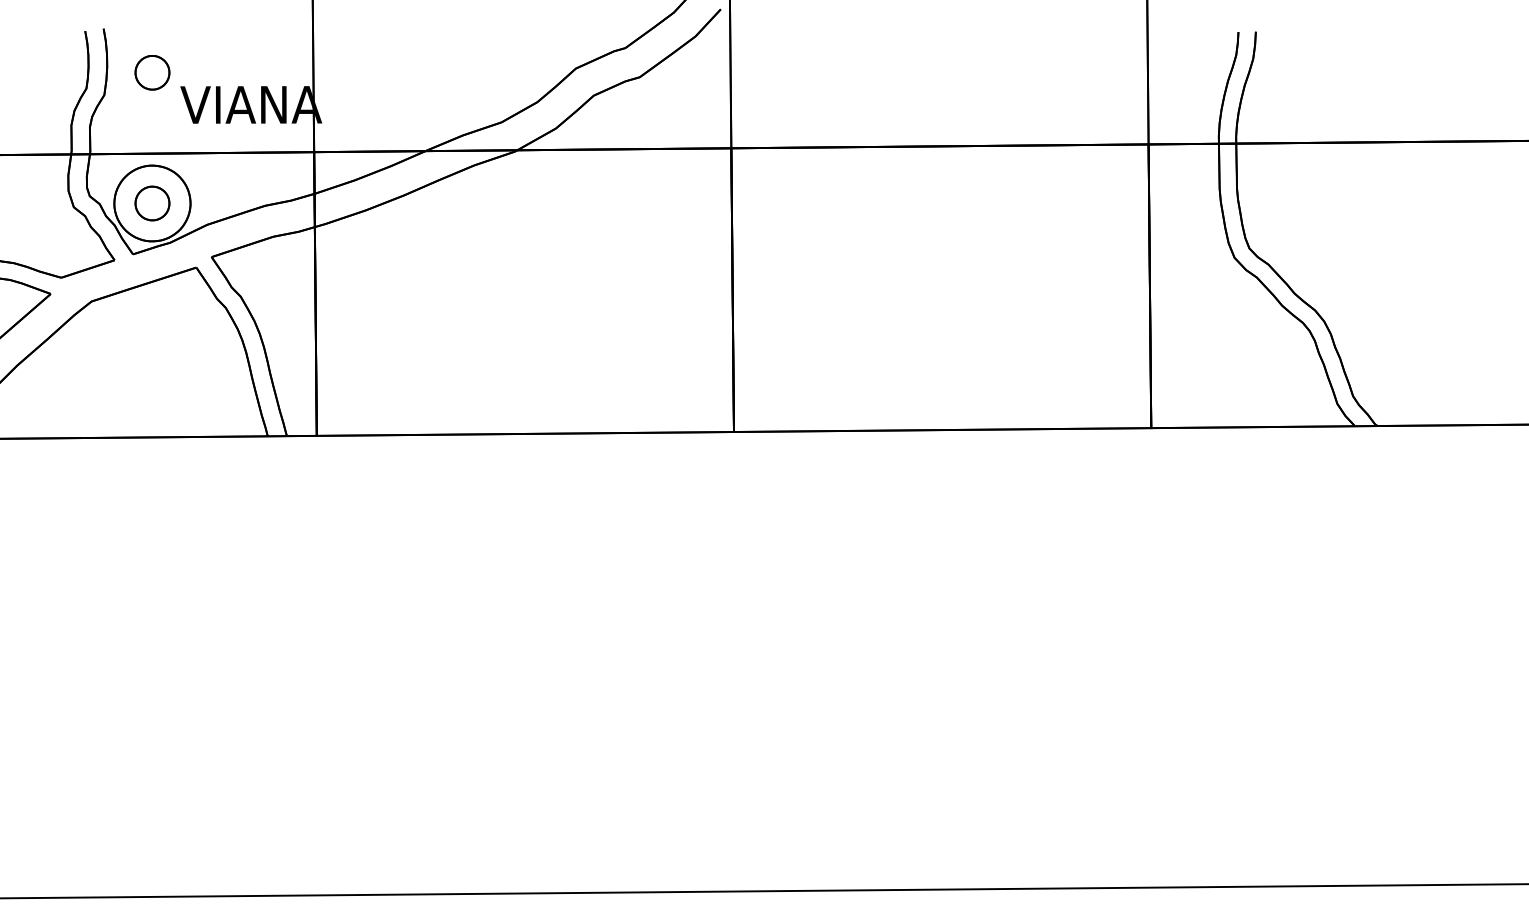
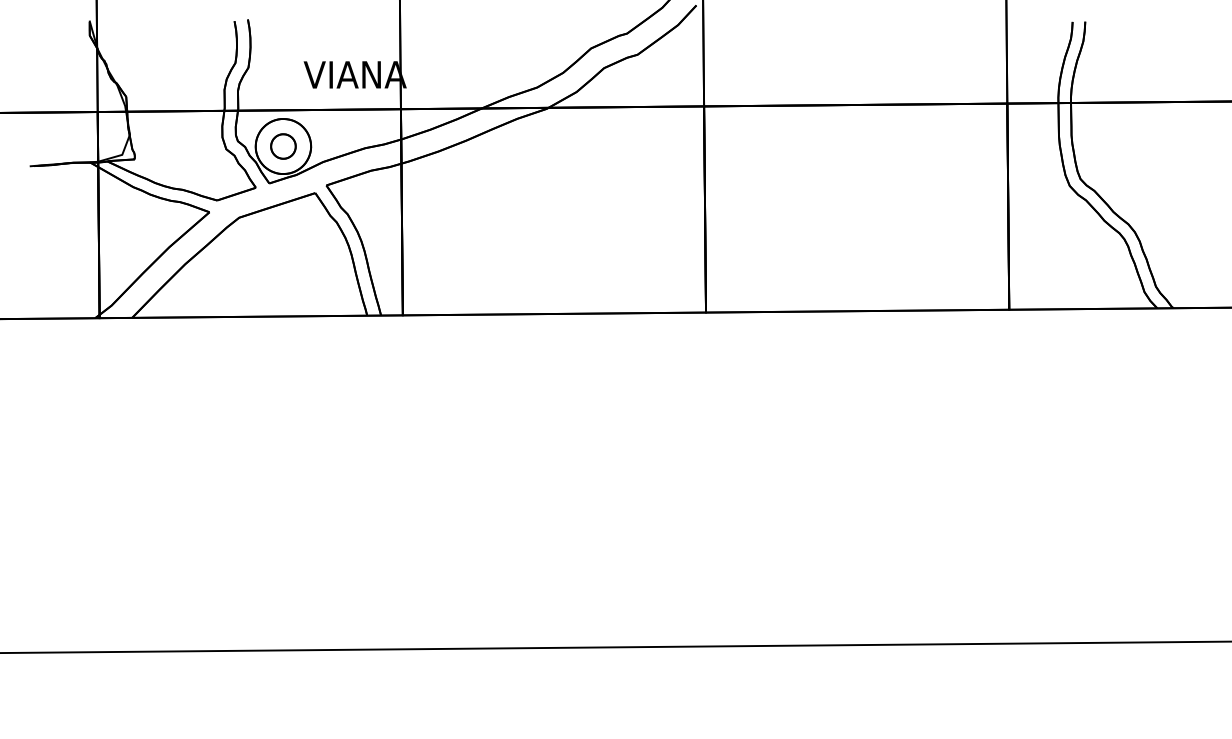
part: (152, 72) -> (283, 51), removed

